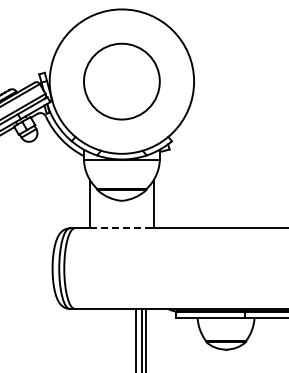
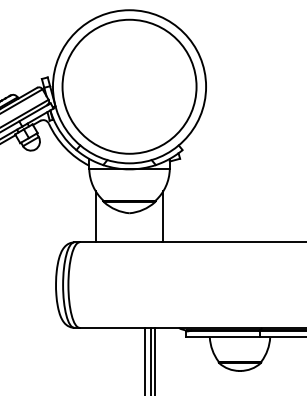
circle: (121, 81) -> (129, 86), size x1.67
line: (121, 228) -> (129, 242), dashed -> solid

